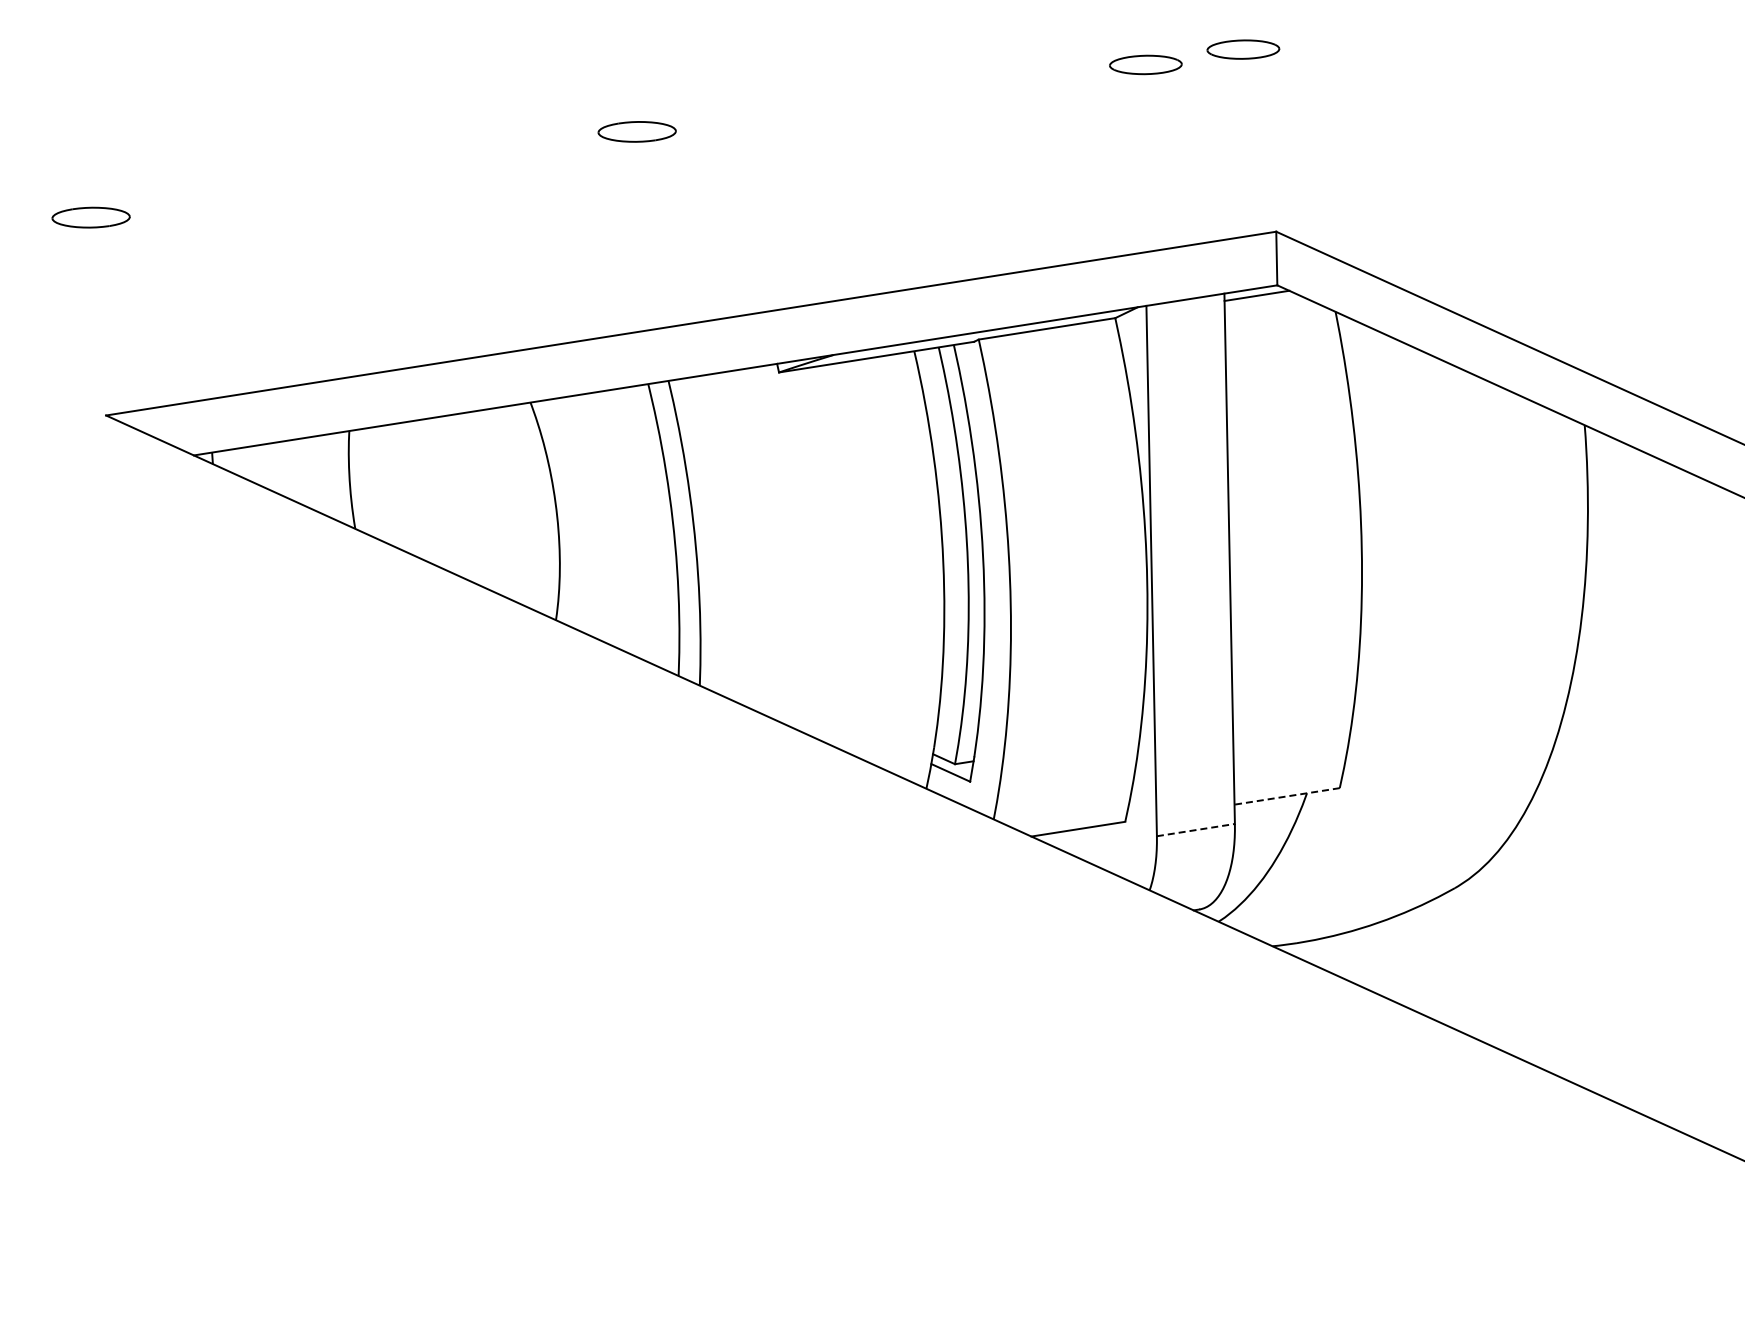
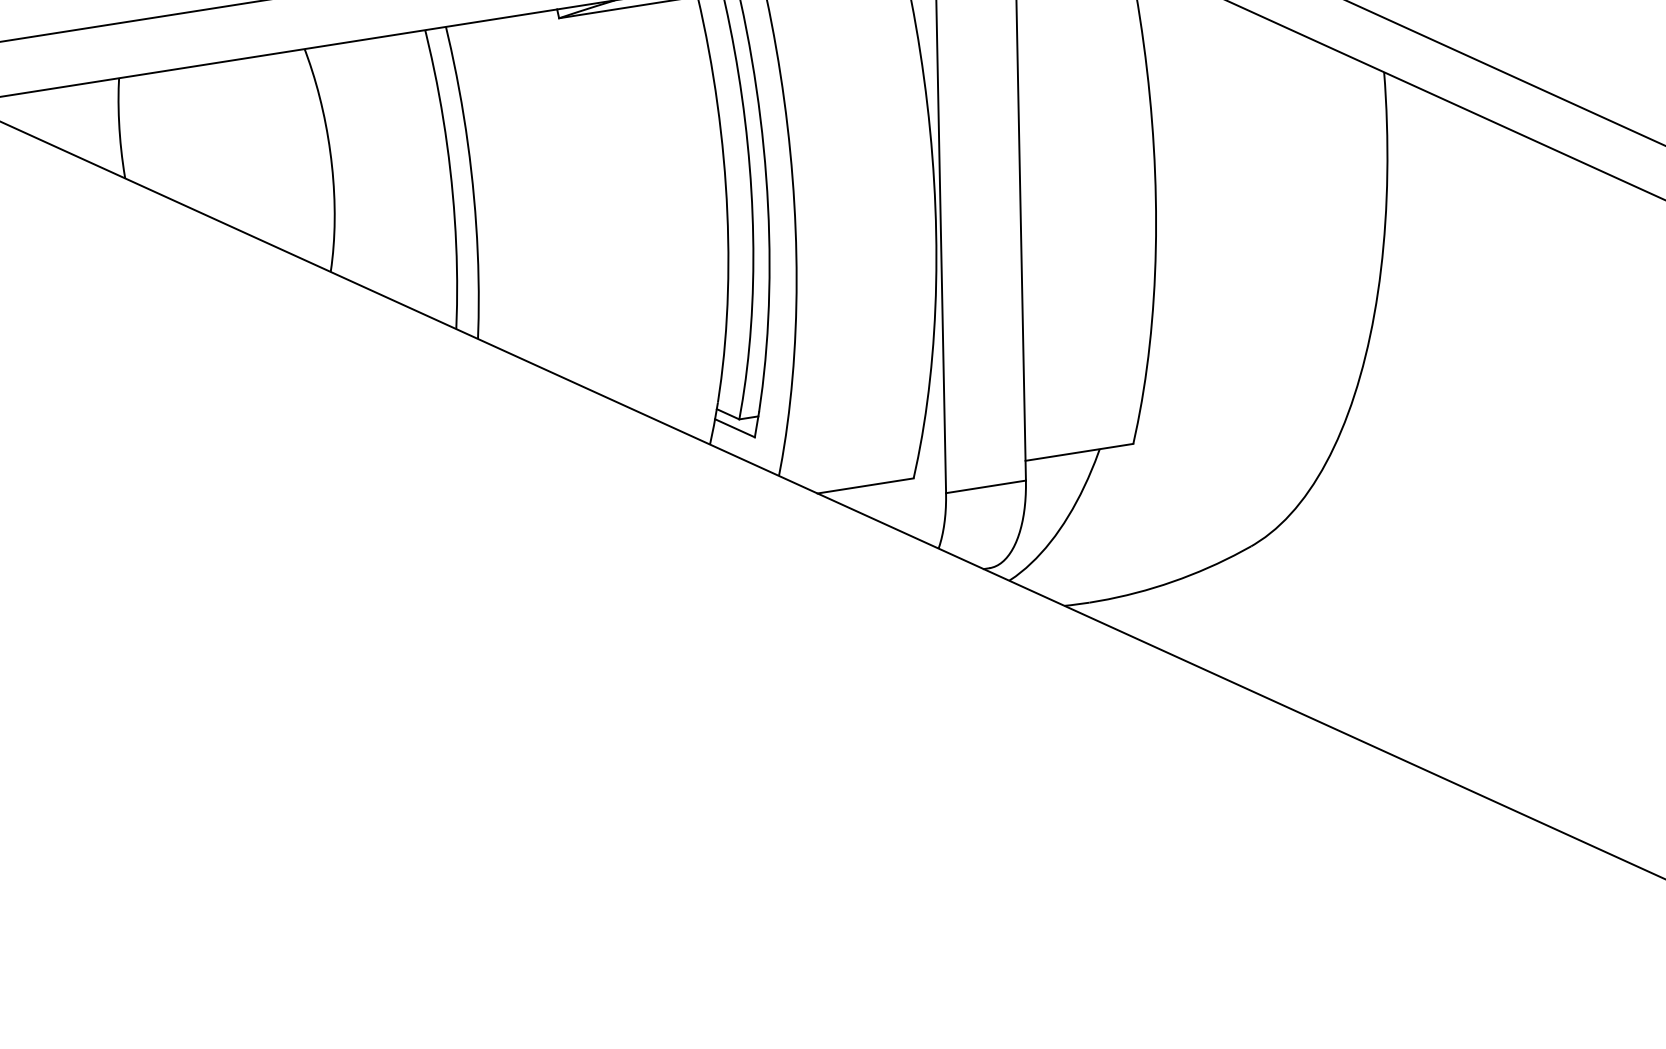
line: (1286, 796) -> (1078, 452), dashed -> solid
line: (1196, 830) -> (986, 487), dashed -> solid

